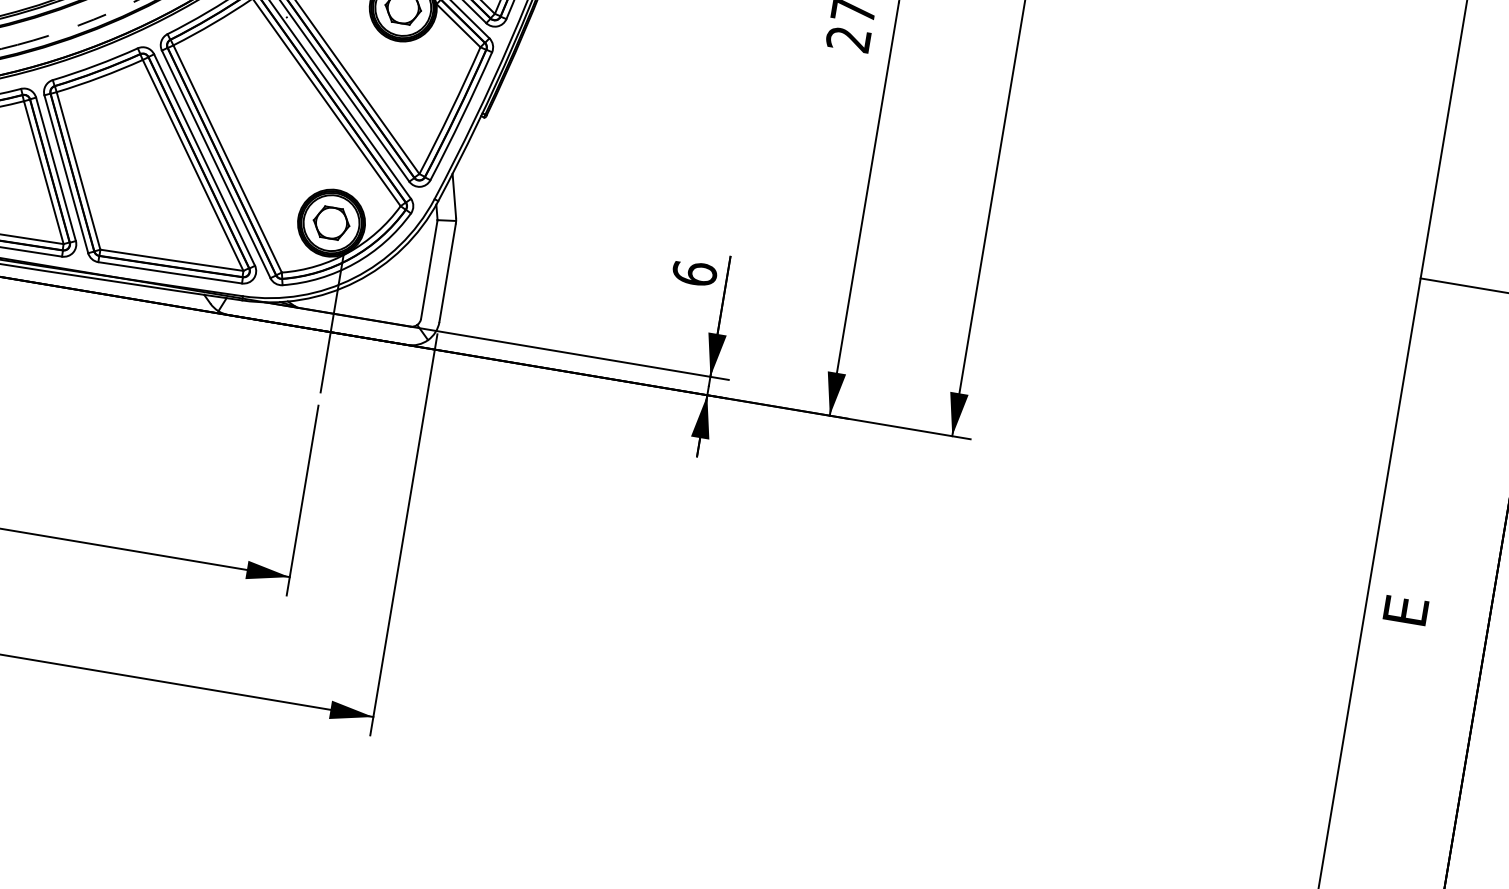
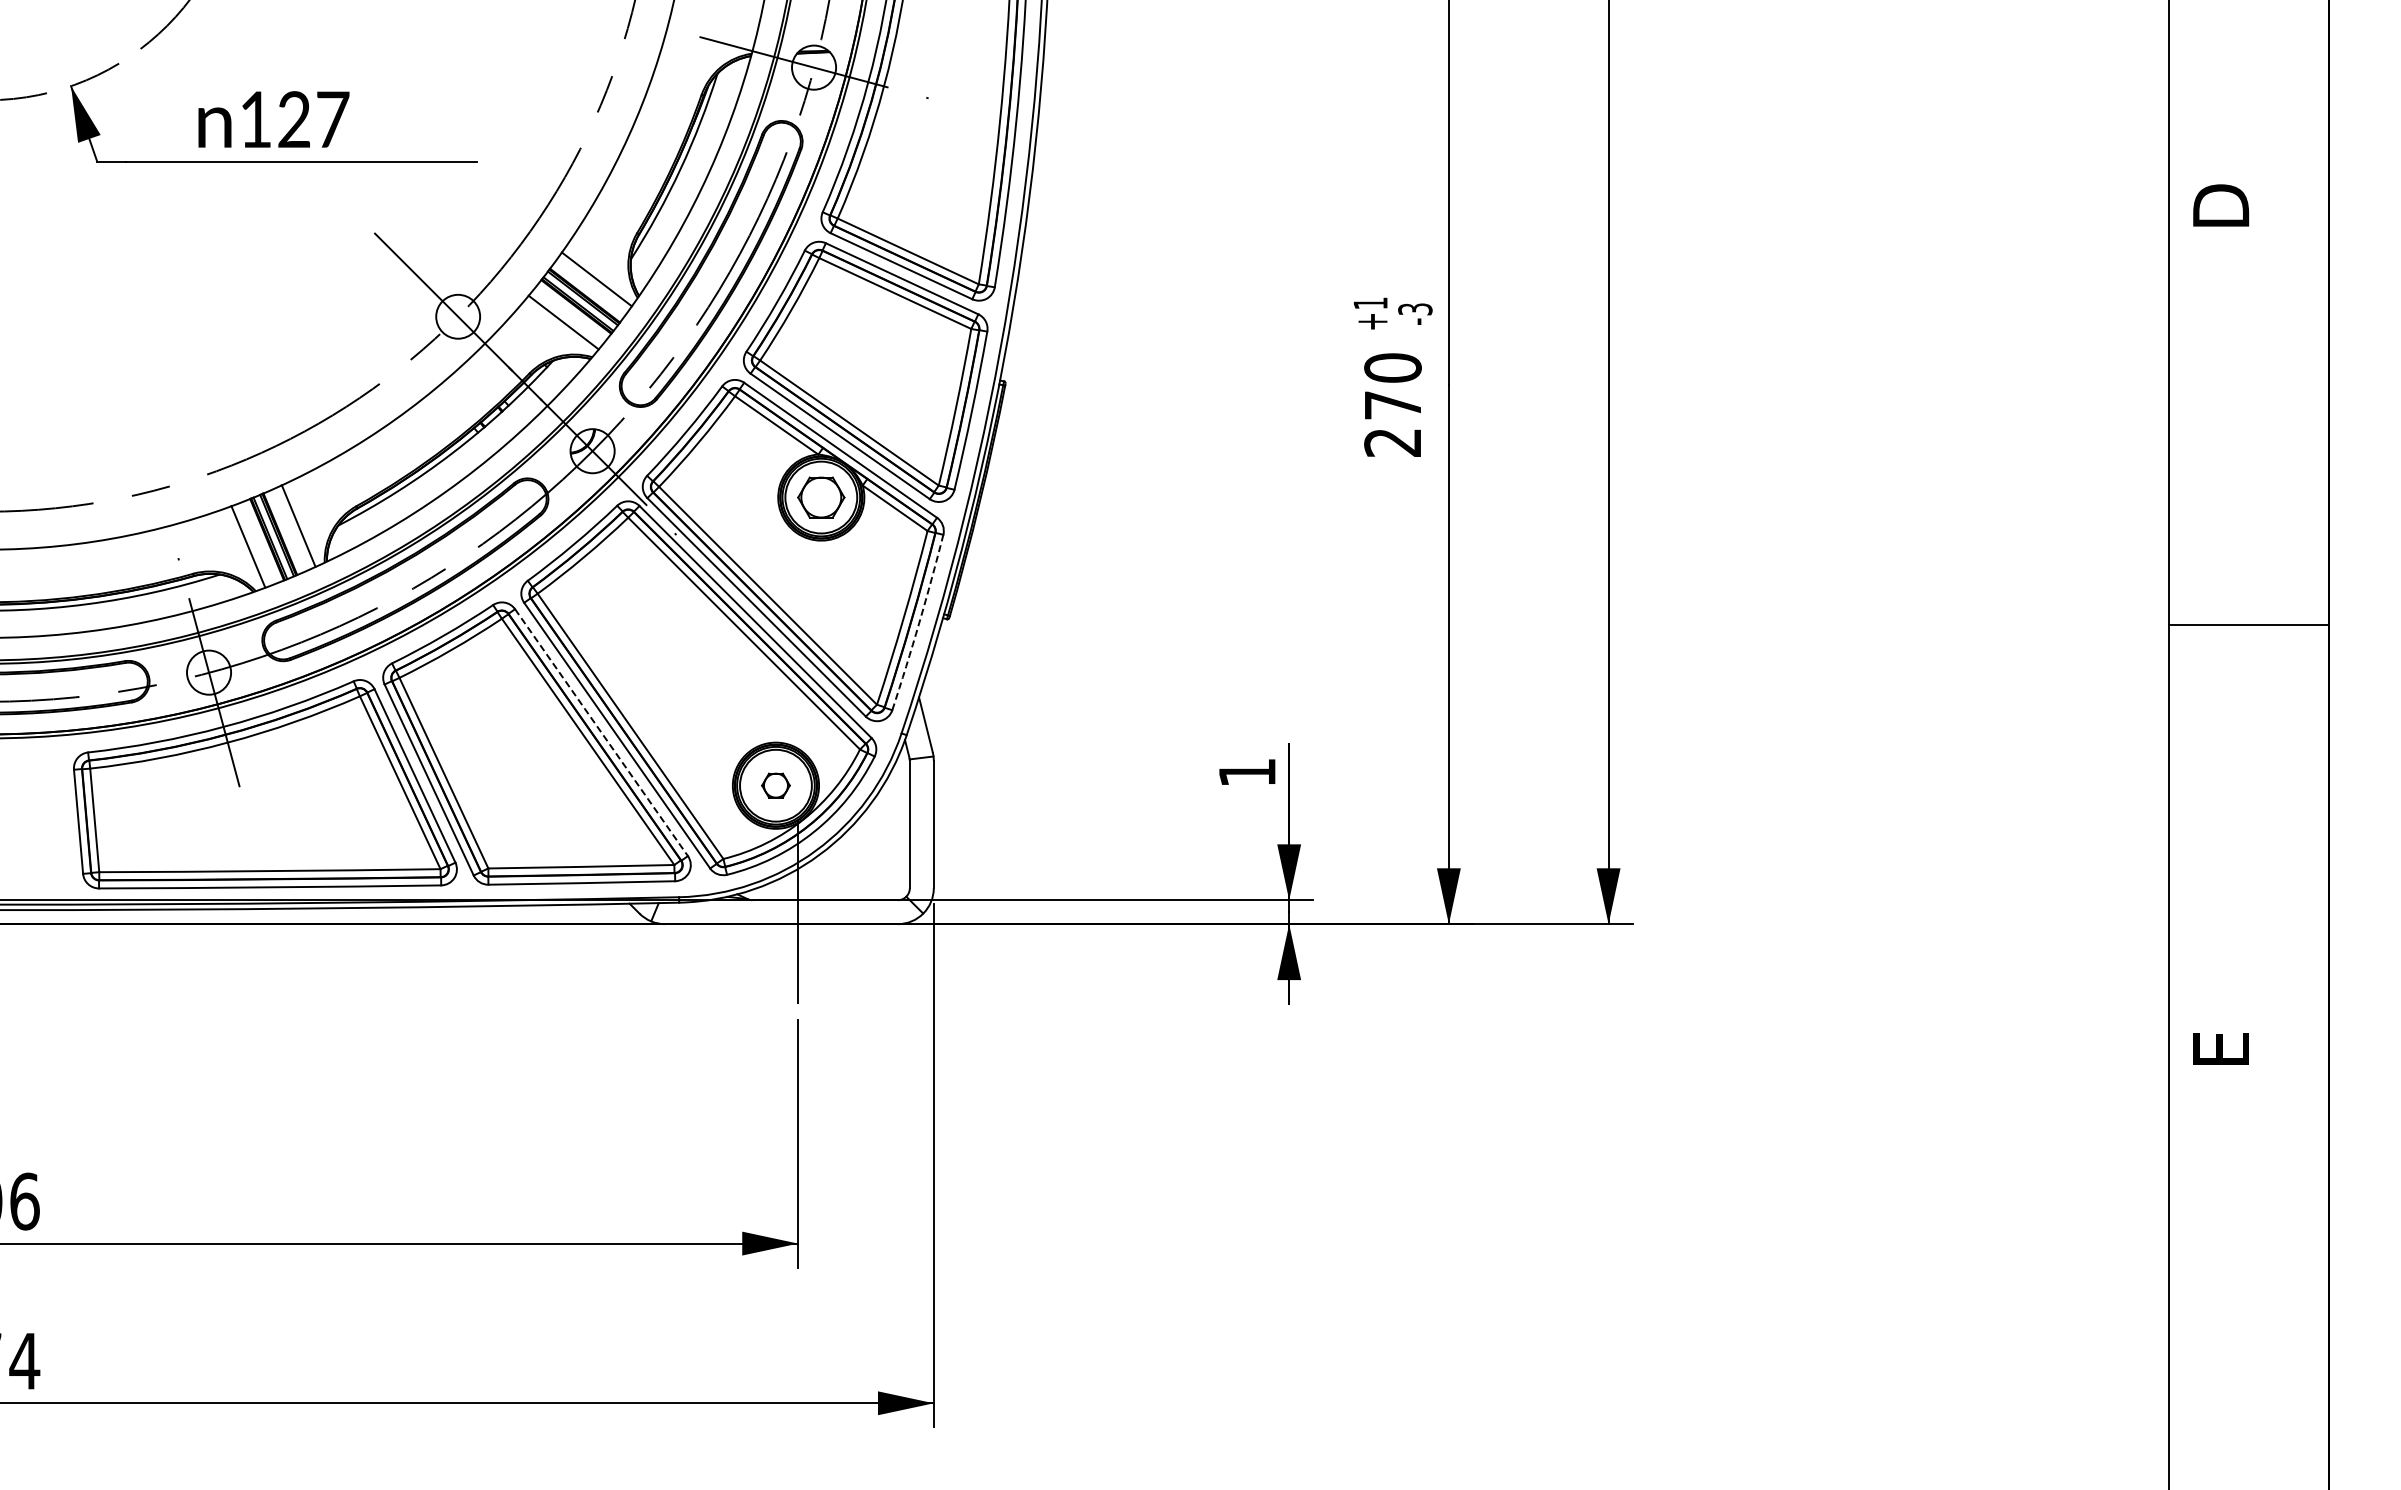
arc: (462, 116) -> (919, 622), solid -> dashed
line: (204, 159) -> (601, 732), solid -> dashed
part: (331, 222) -> (775, 785), size x0.6
text: (694, 273) -> (1247, 772), 6 -> 1

